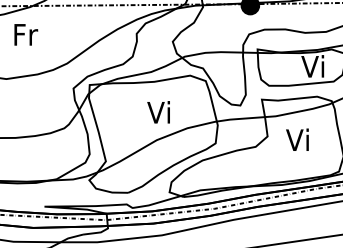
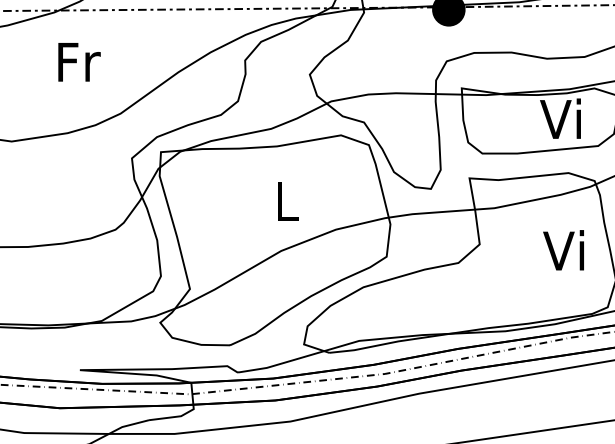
text: (26, 34) -> (79, 61), moved
text: (158, 112) -> (284, 201), Vi -> L
text: (297, 139) -> (563, 249), moved

